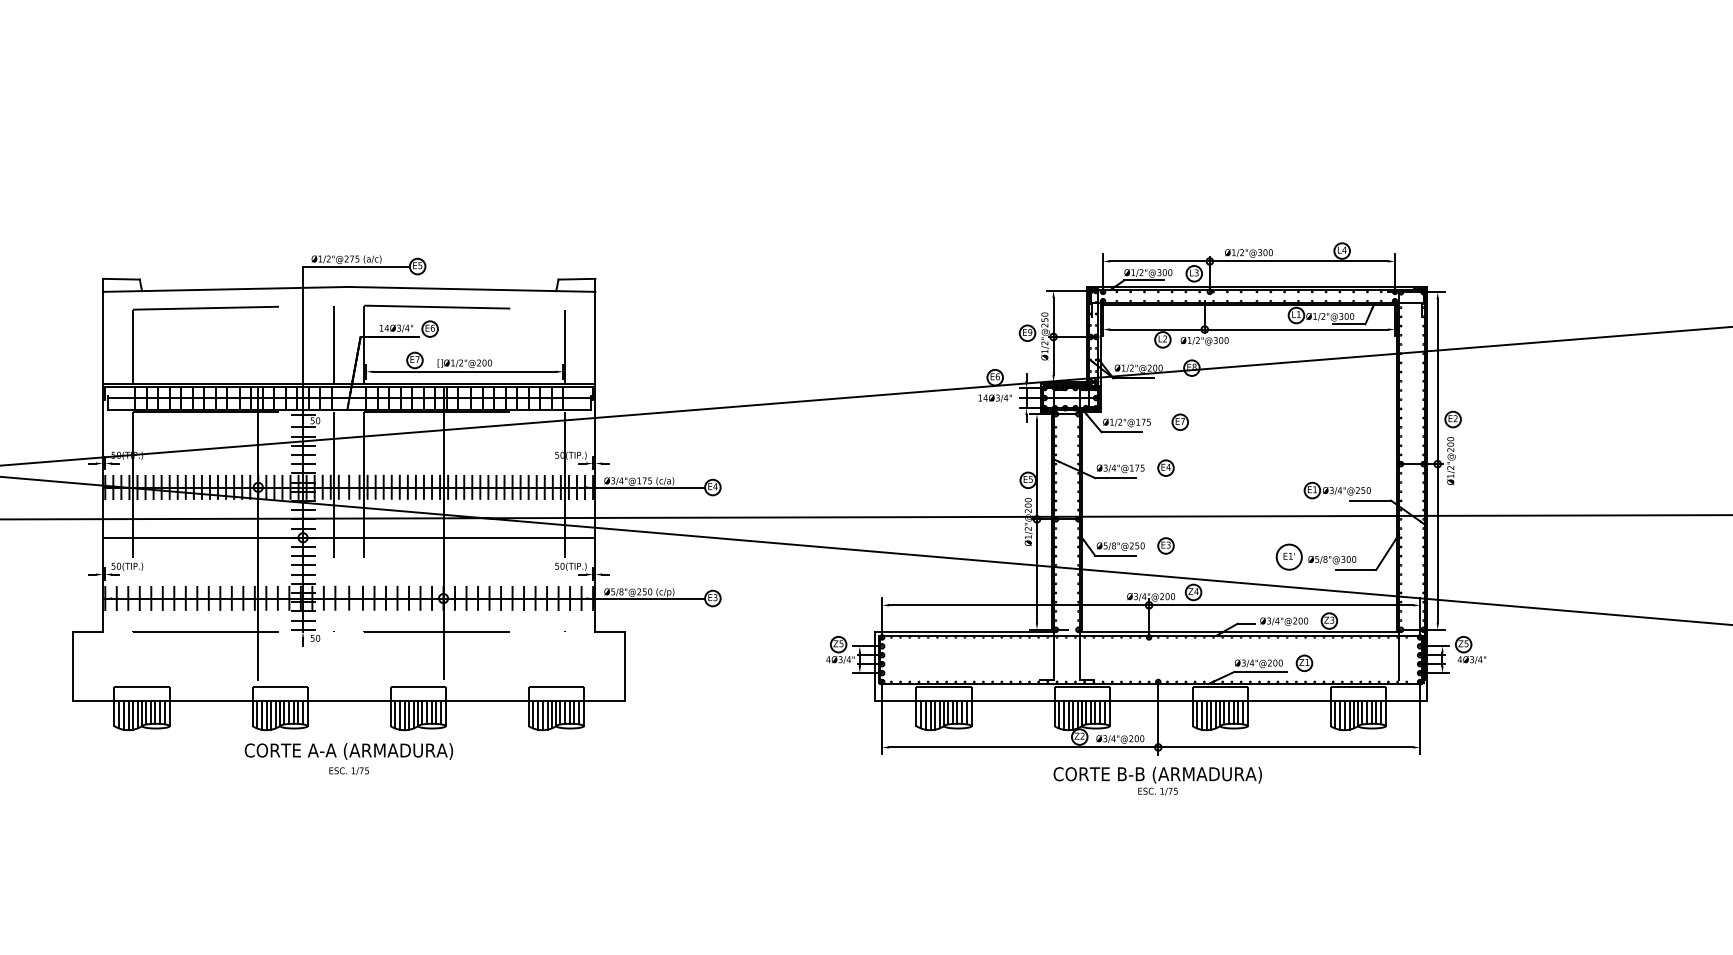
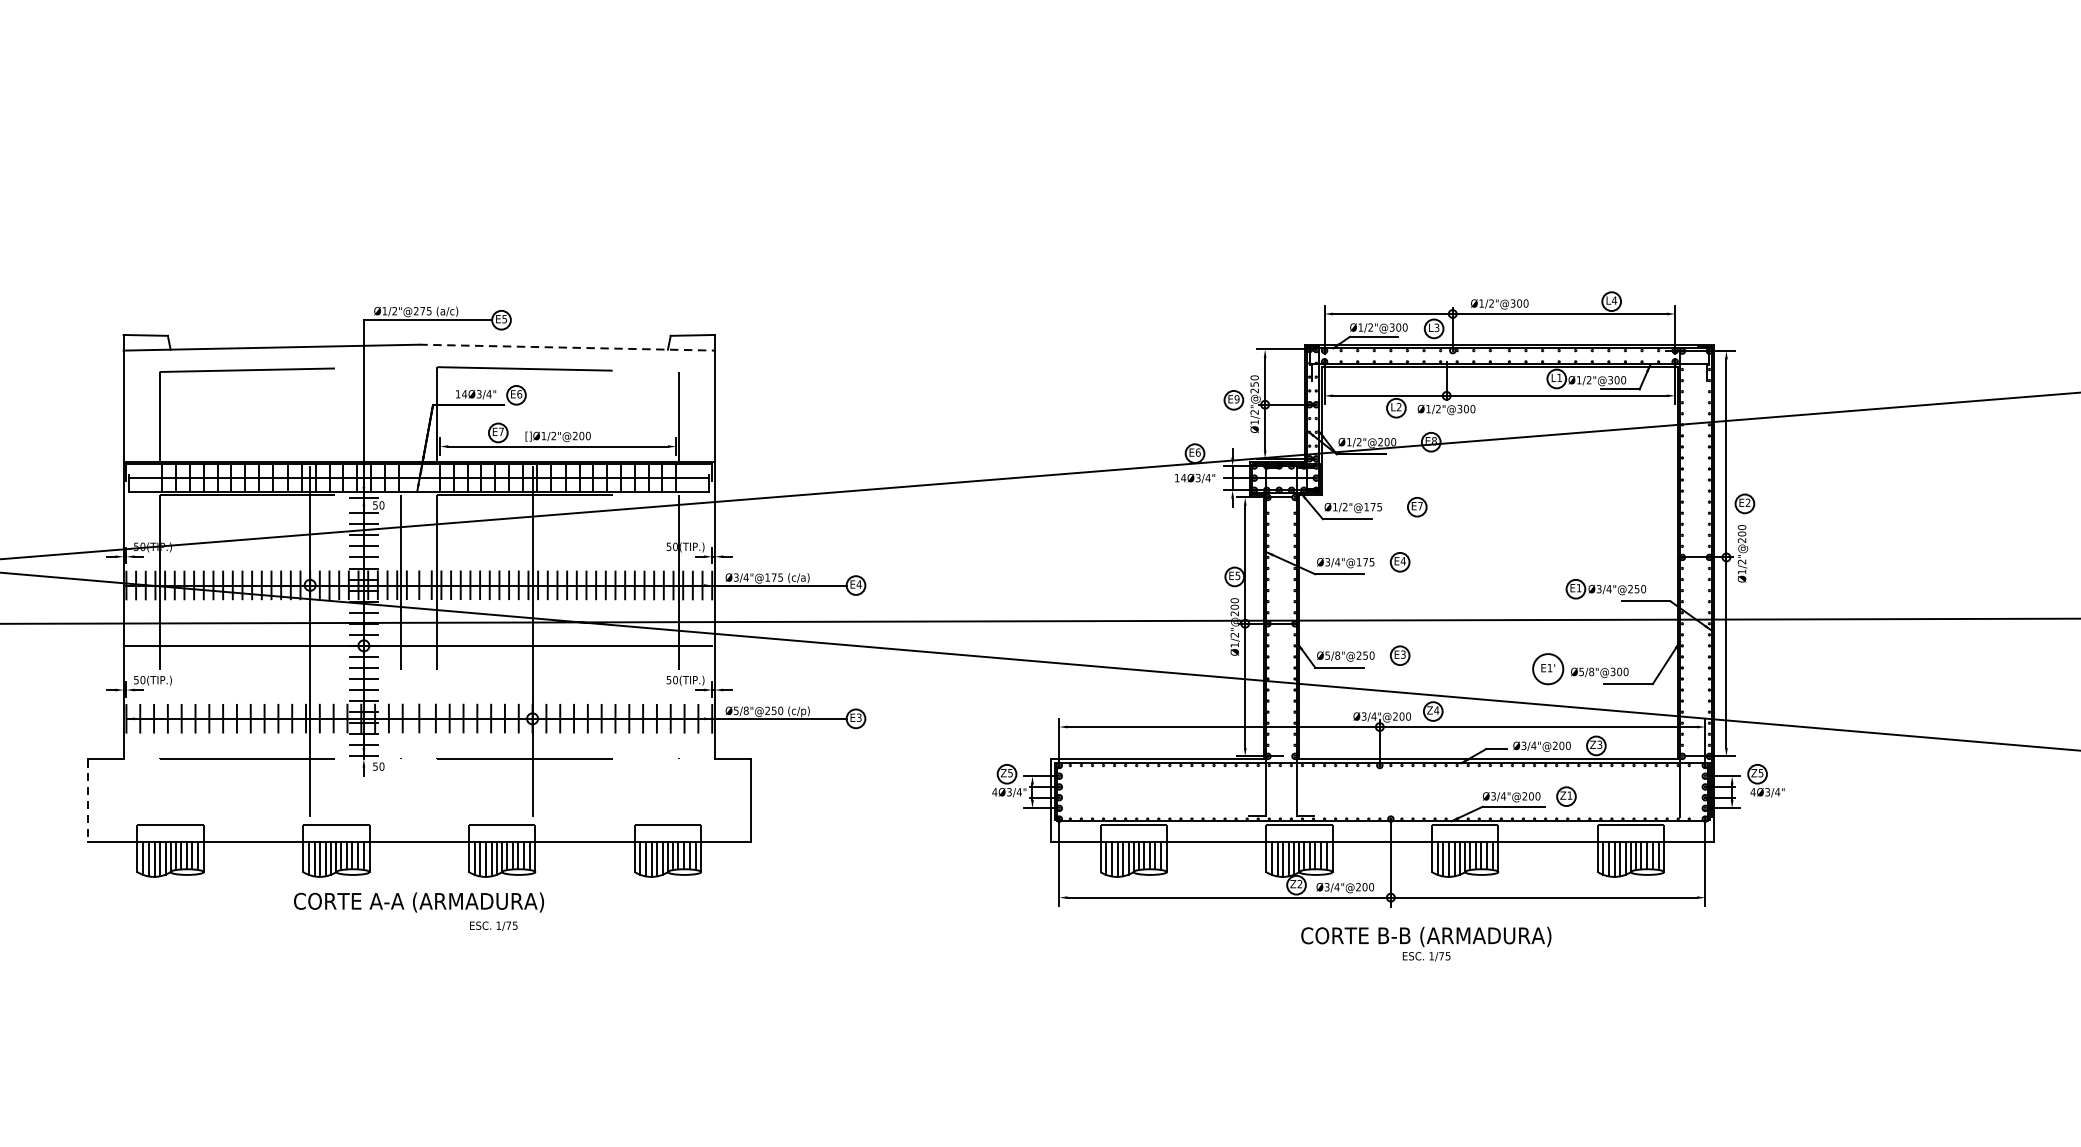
line: (472, 289) -> (567, 347), solid -> dashed
line: (334, 344) -> (401, 413), removed
line: (73, 666) -> (88, 800), solid -> dashed
text: (348, 771) -> (492, 926), moved
text: (1157, 780) -> (1425, 943), moved

